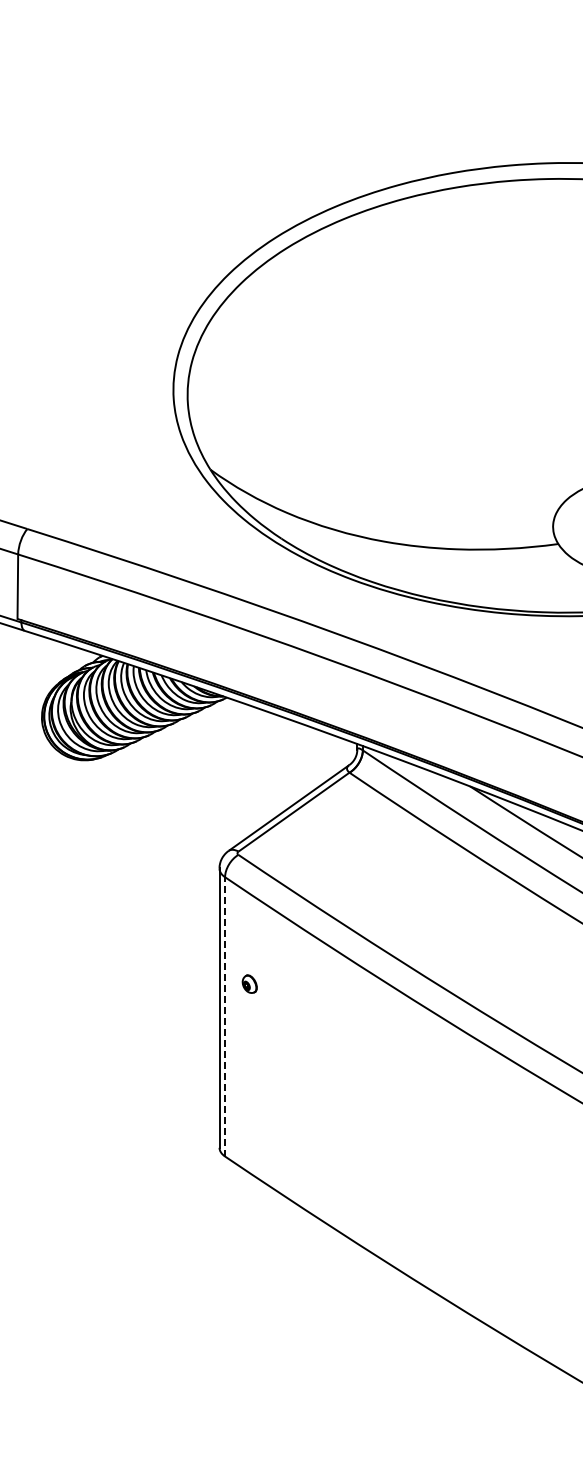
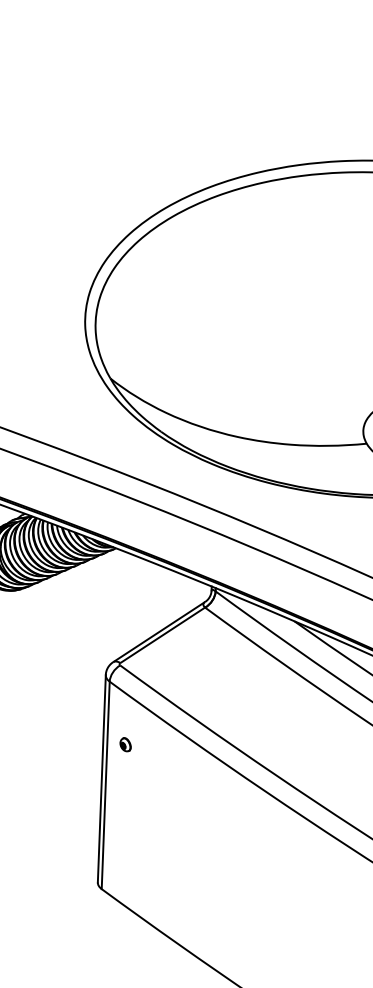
part: (249, 983) -> (125, 744), moved
line: (225, 1016) -> (106, 785), dashed -> solid

